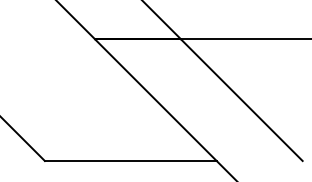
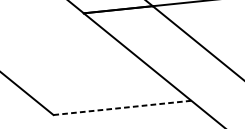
line: (130, 161) -> (122, 108), solid -> dashed

